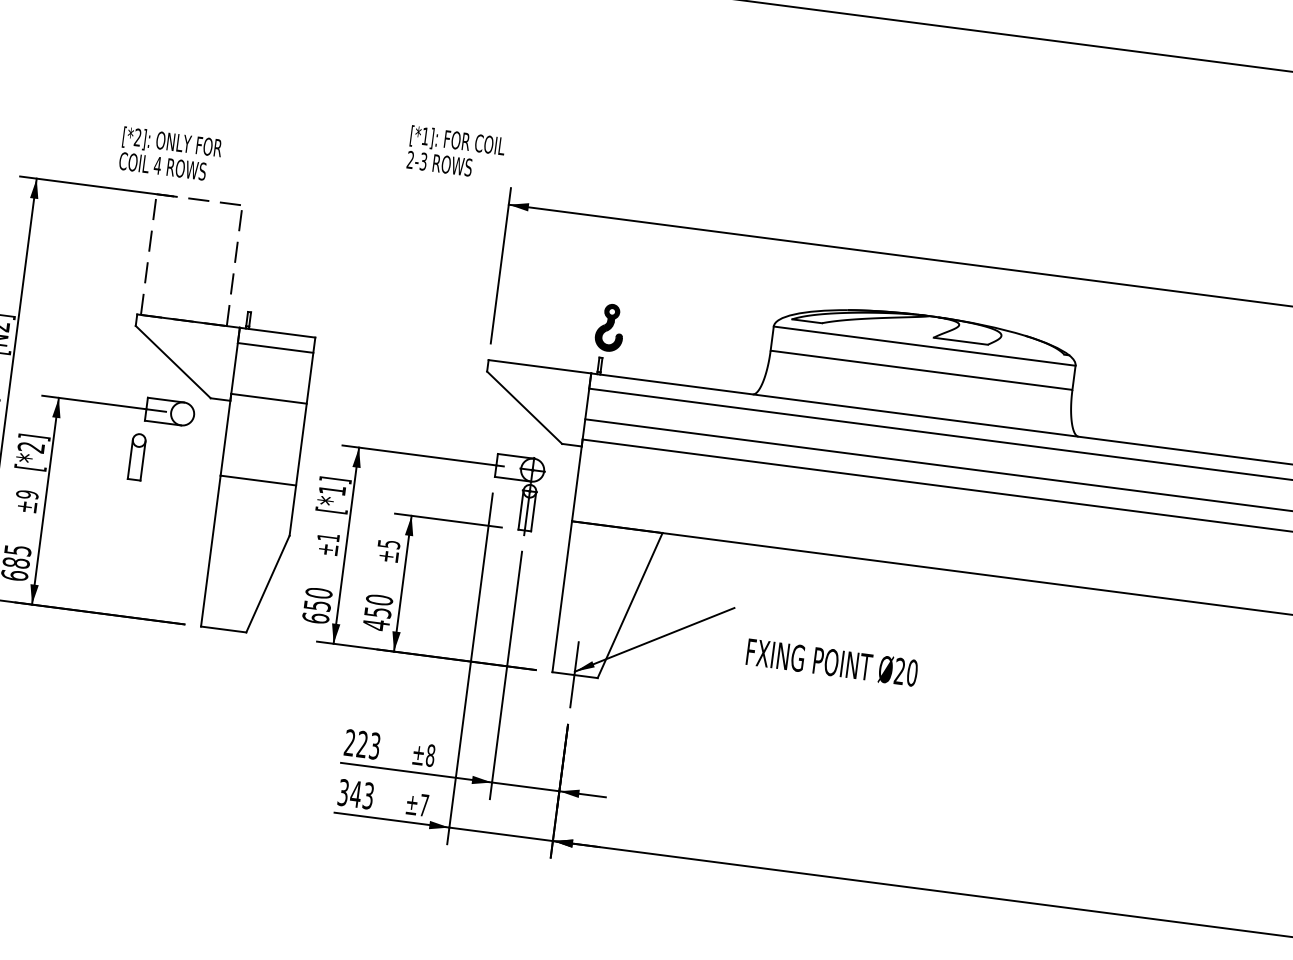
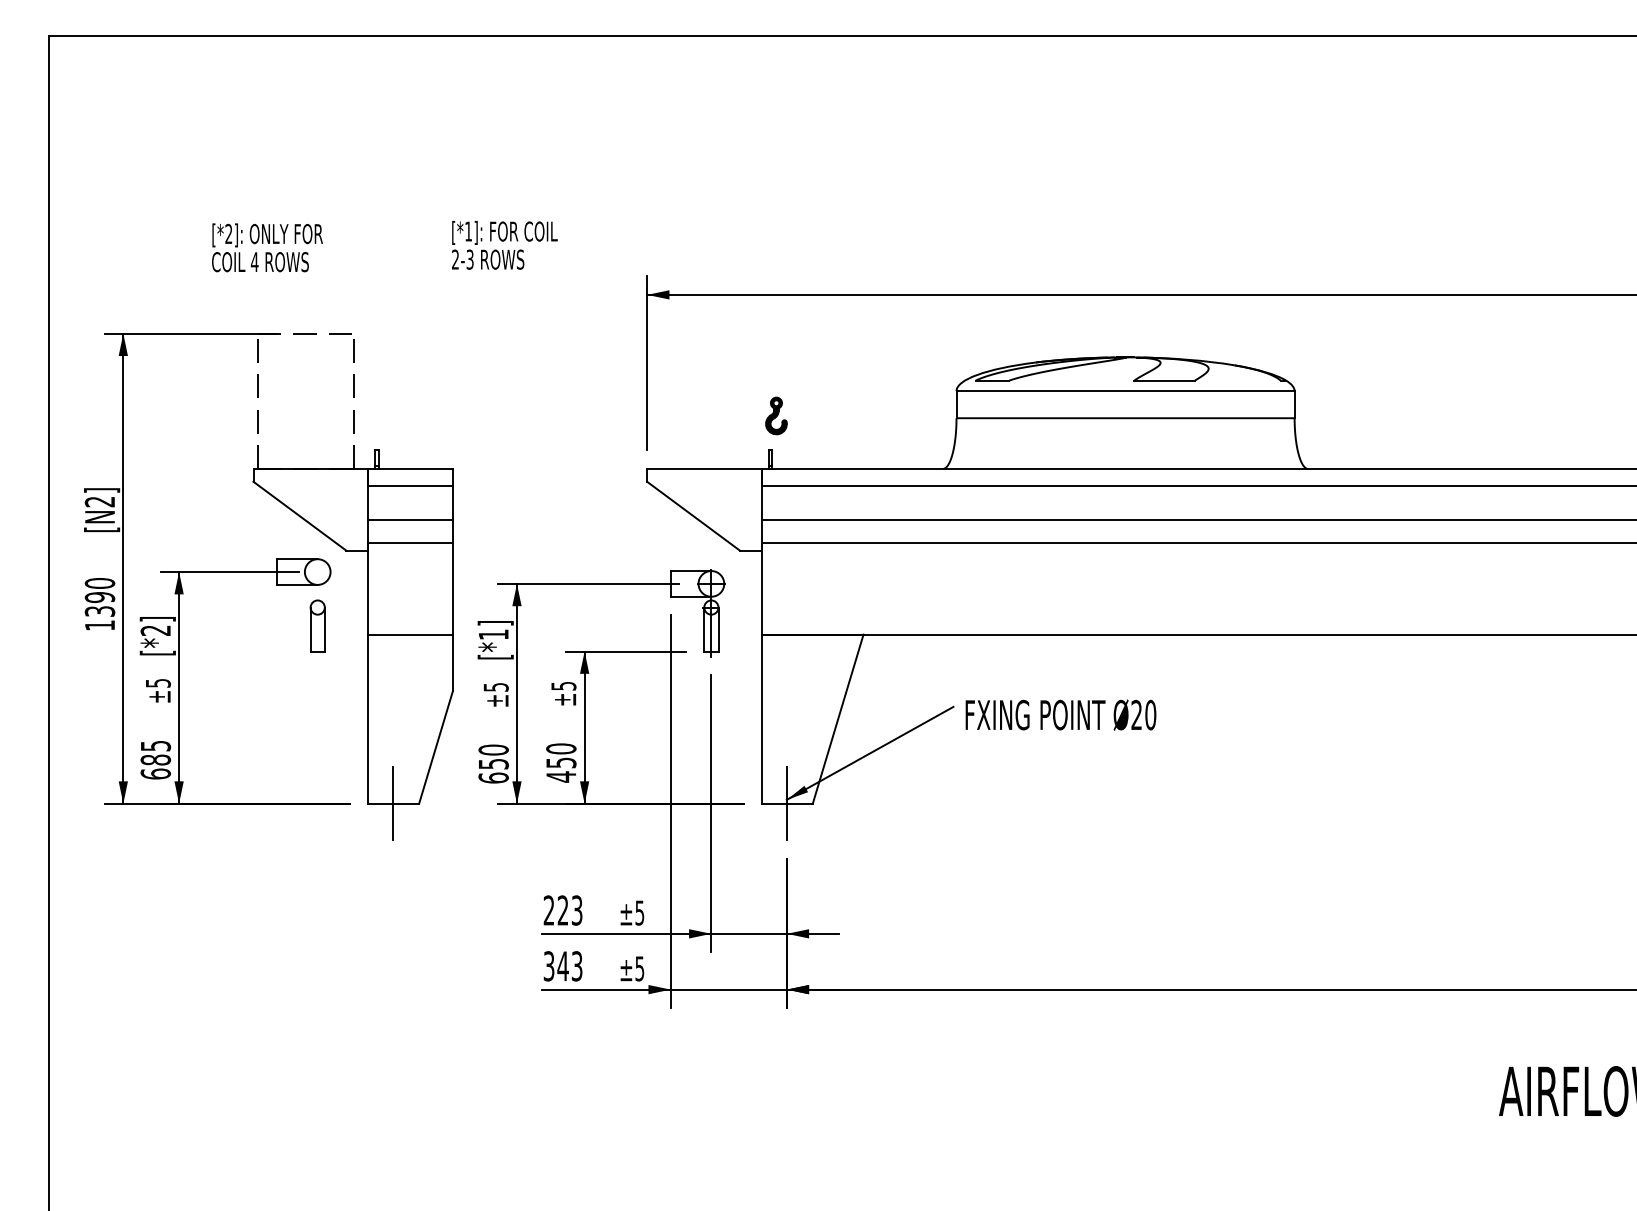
text: (455, 153) -> (504, 245), moved
text: (170, 154) -> (267, 247), moved
part: (610, 327) -> (776, 415), size x0.71
line: (271, 378) -> (410, 520), added
part: (136, 456) -> (317, 625), moved
text: (26, 493) -> (157, 682), ±9 -> ±5
text: (327, 537) -> (495, 687), ±1 -> ±5
line: (223, 628) -> (393, 802), added
text: (831, 662) -> (1060, 714), moved
text: (430, 755) -> (639, 912), ±8 -> ±5
text: (423, 805) -> (639, 968), ±7 -> ±5

